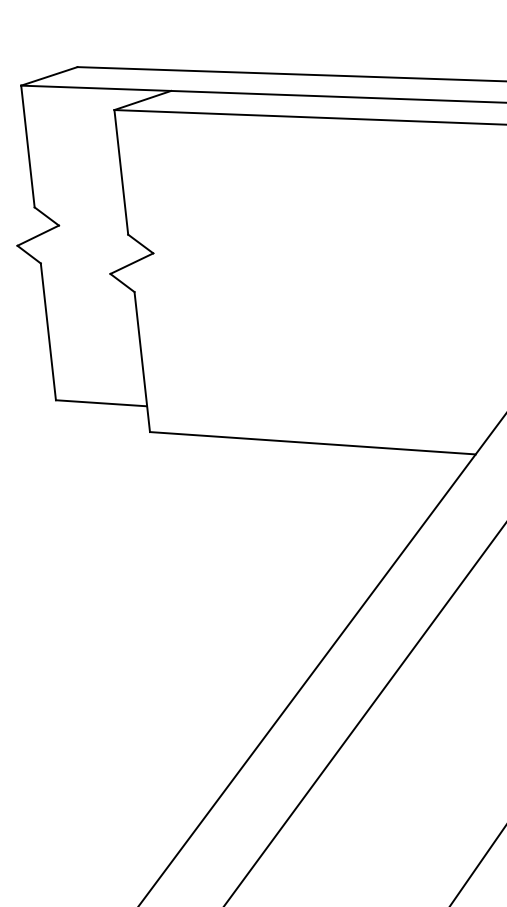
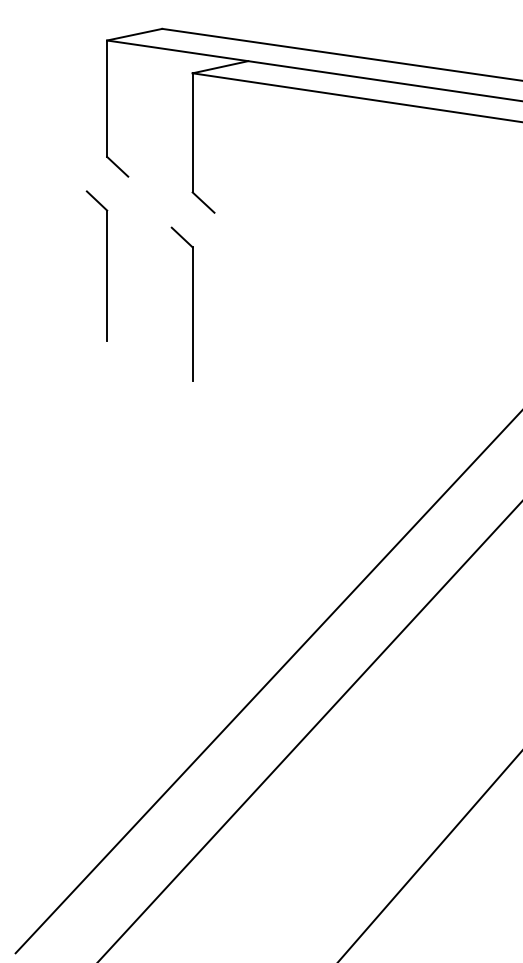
line: (38, 235) -> (107, 183), removed
line: (131, 262) -> (192, 219), removed
line: (101, 402) -> (149, 348), removed
line: (312, 442) -> (345, 408), removed

